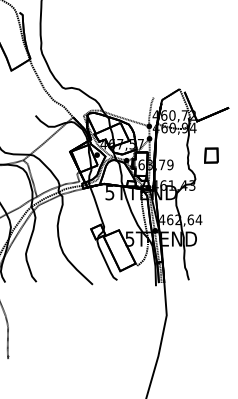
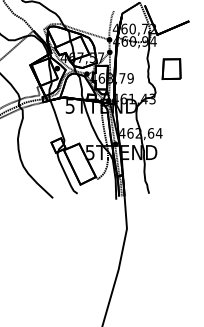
part: (211, 155) -> (171, 68), size x1.4

